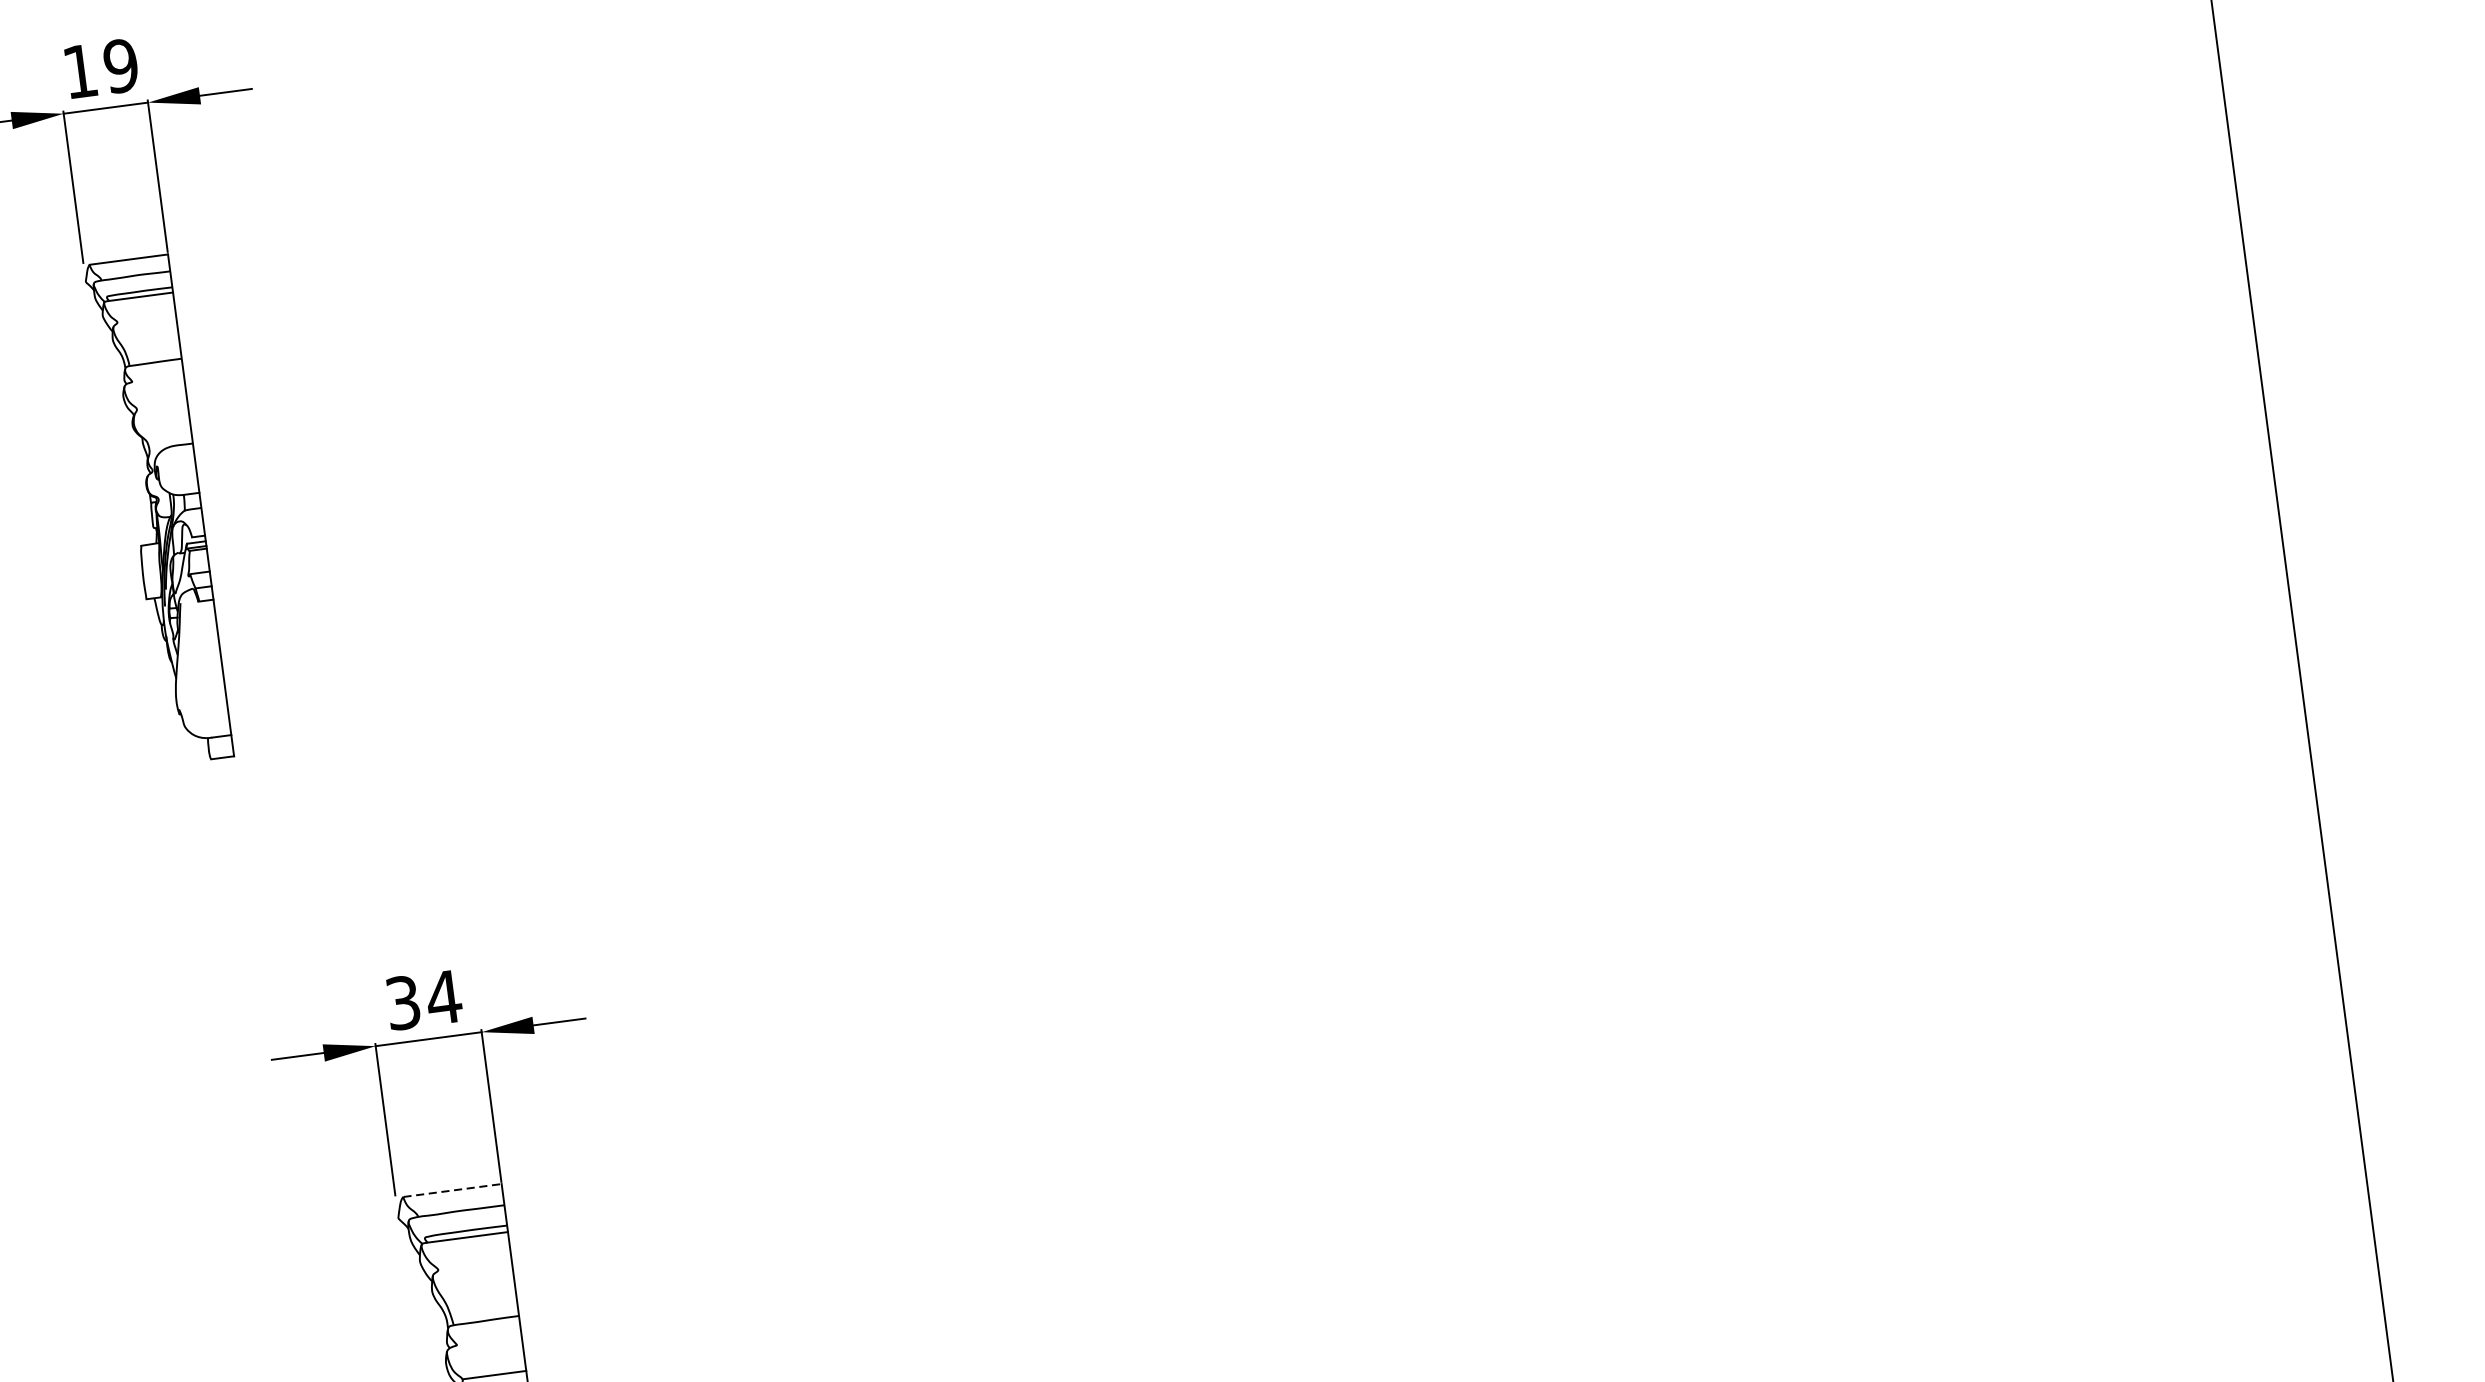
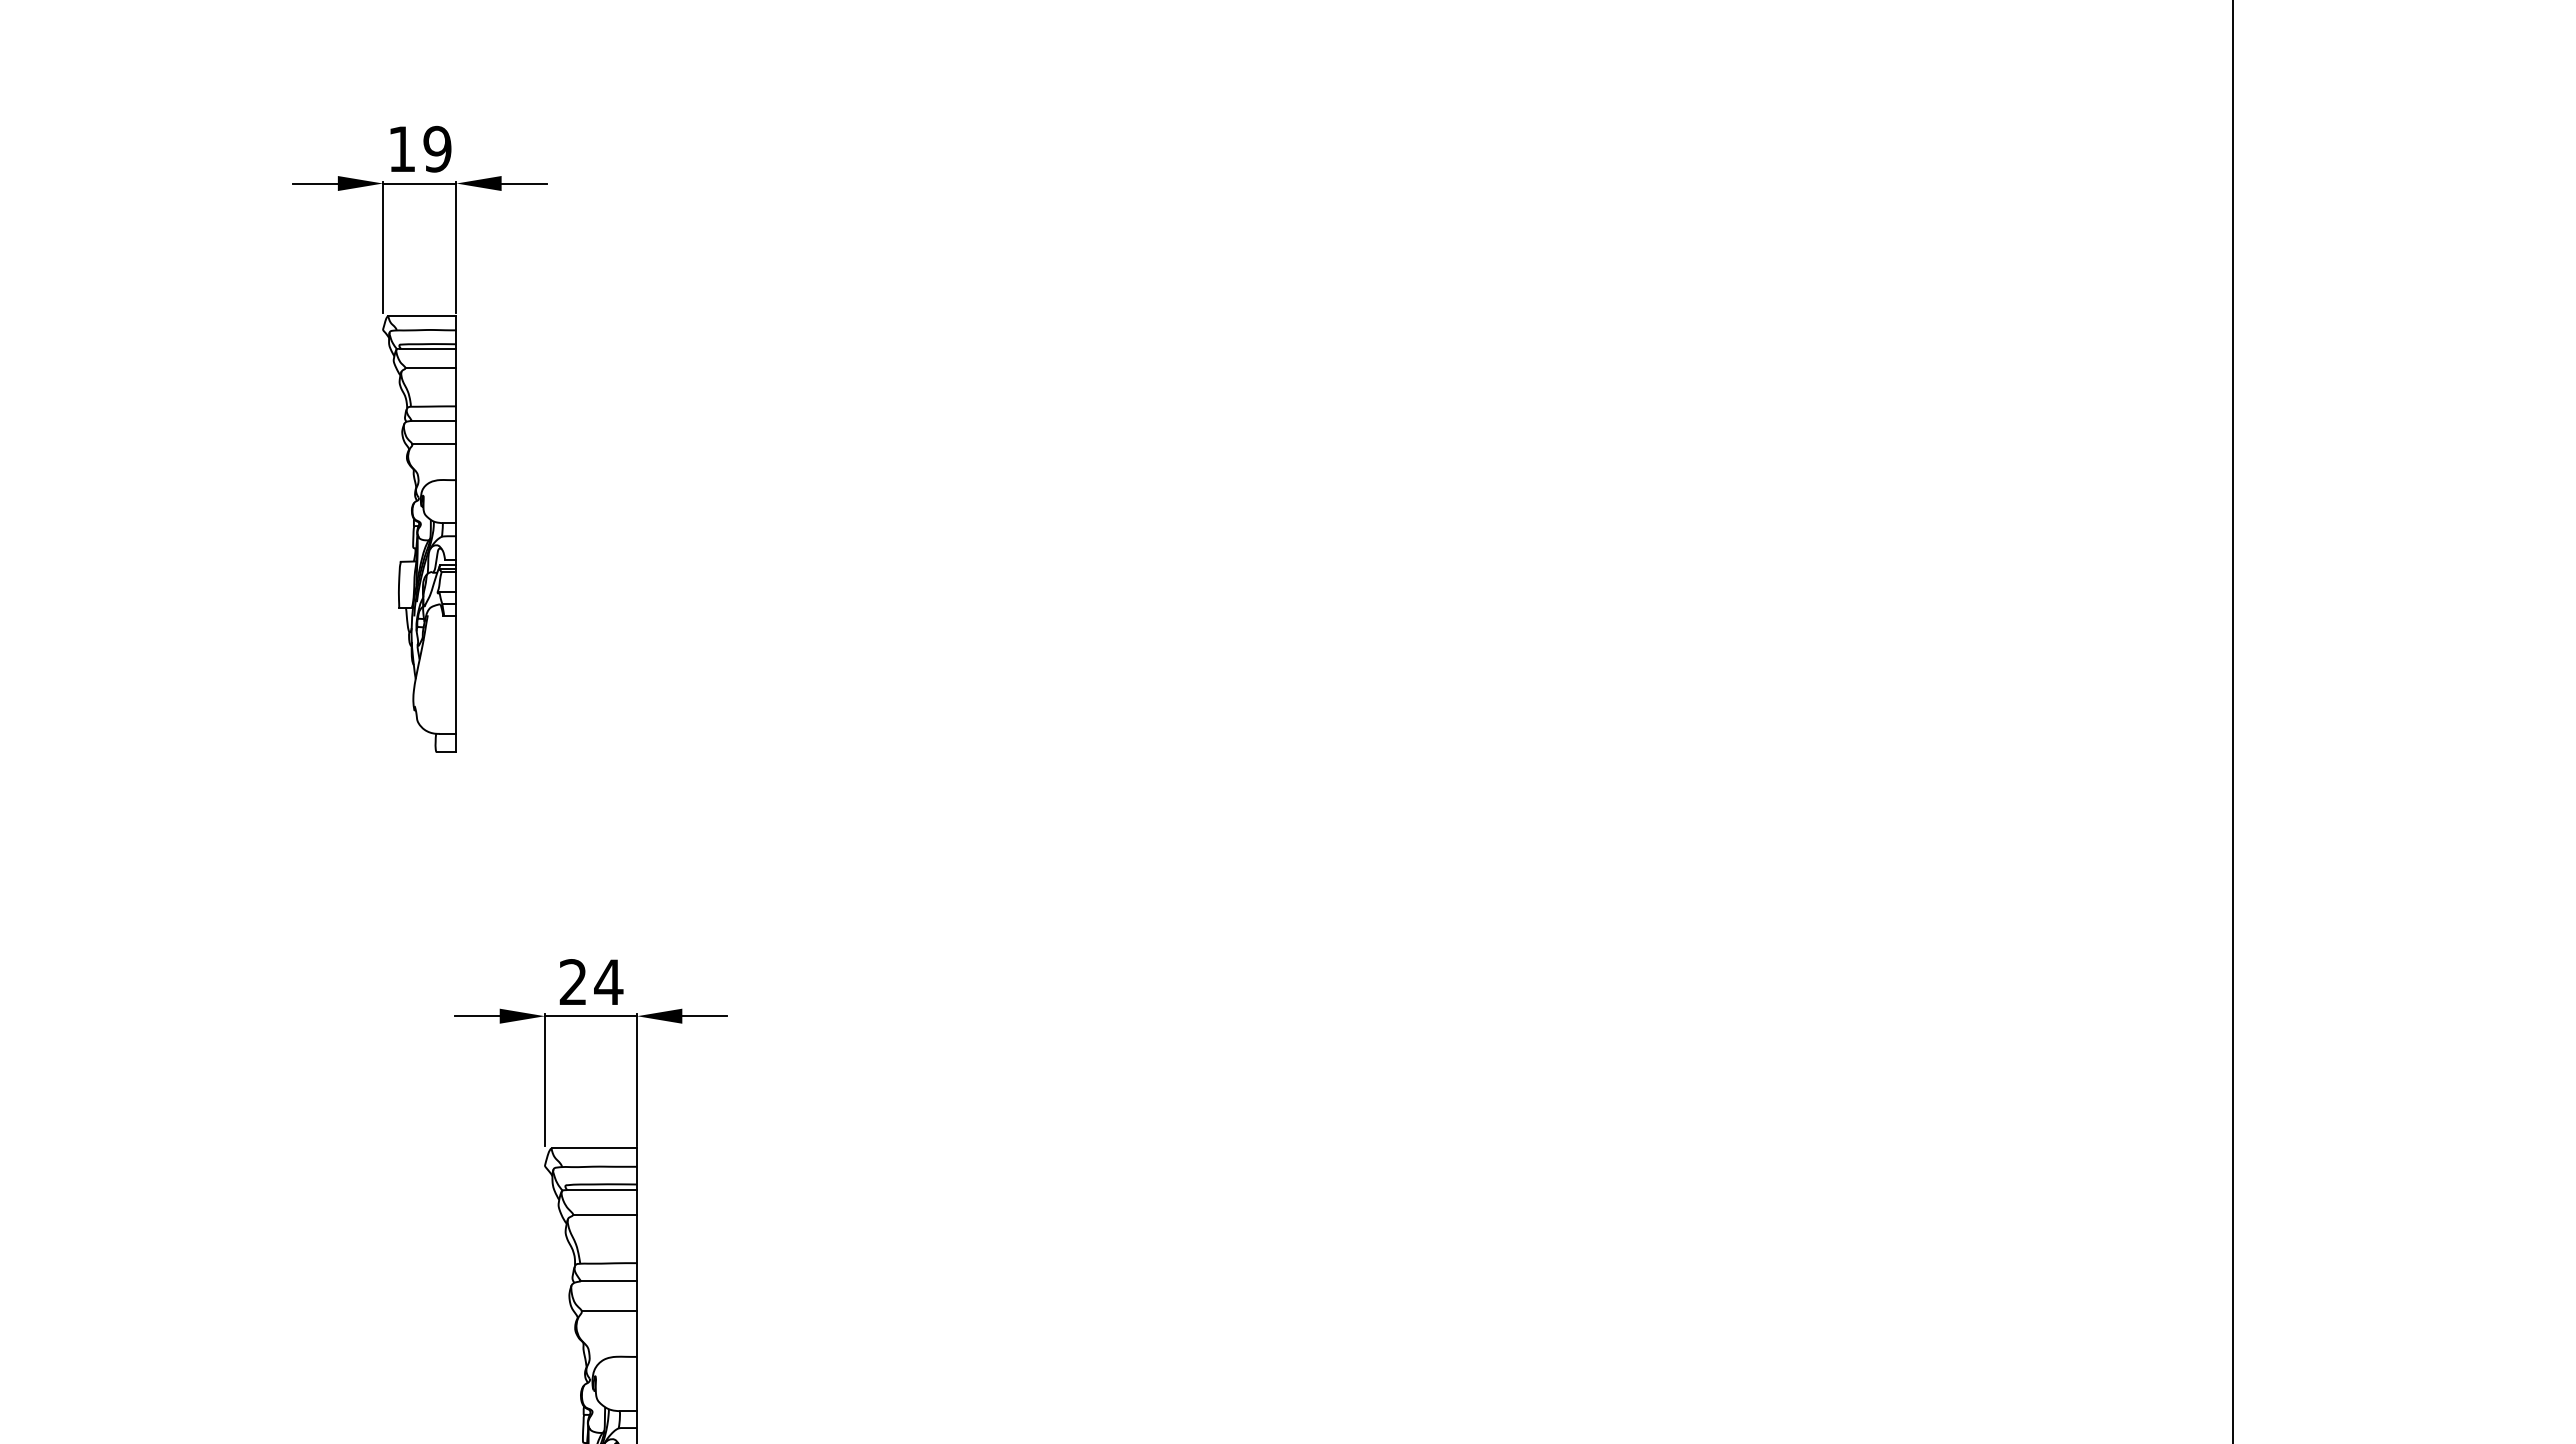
line: (146, 317) -> (430, 367), added
line: (157, 378) -> (433, 420), added
line: (162, 405) -> (434, 444), added
text: (402, 1003) -> (572, 982), 34 -> 24
line: (452, 1190) -> (594, 1148), dashed -> solid
line: (475, 1264) -> (605, 1214), added
line: (488, 1341) -> (608, 1281), added

